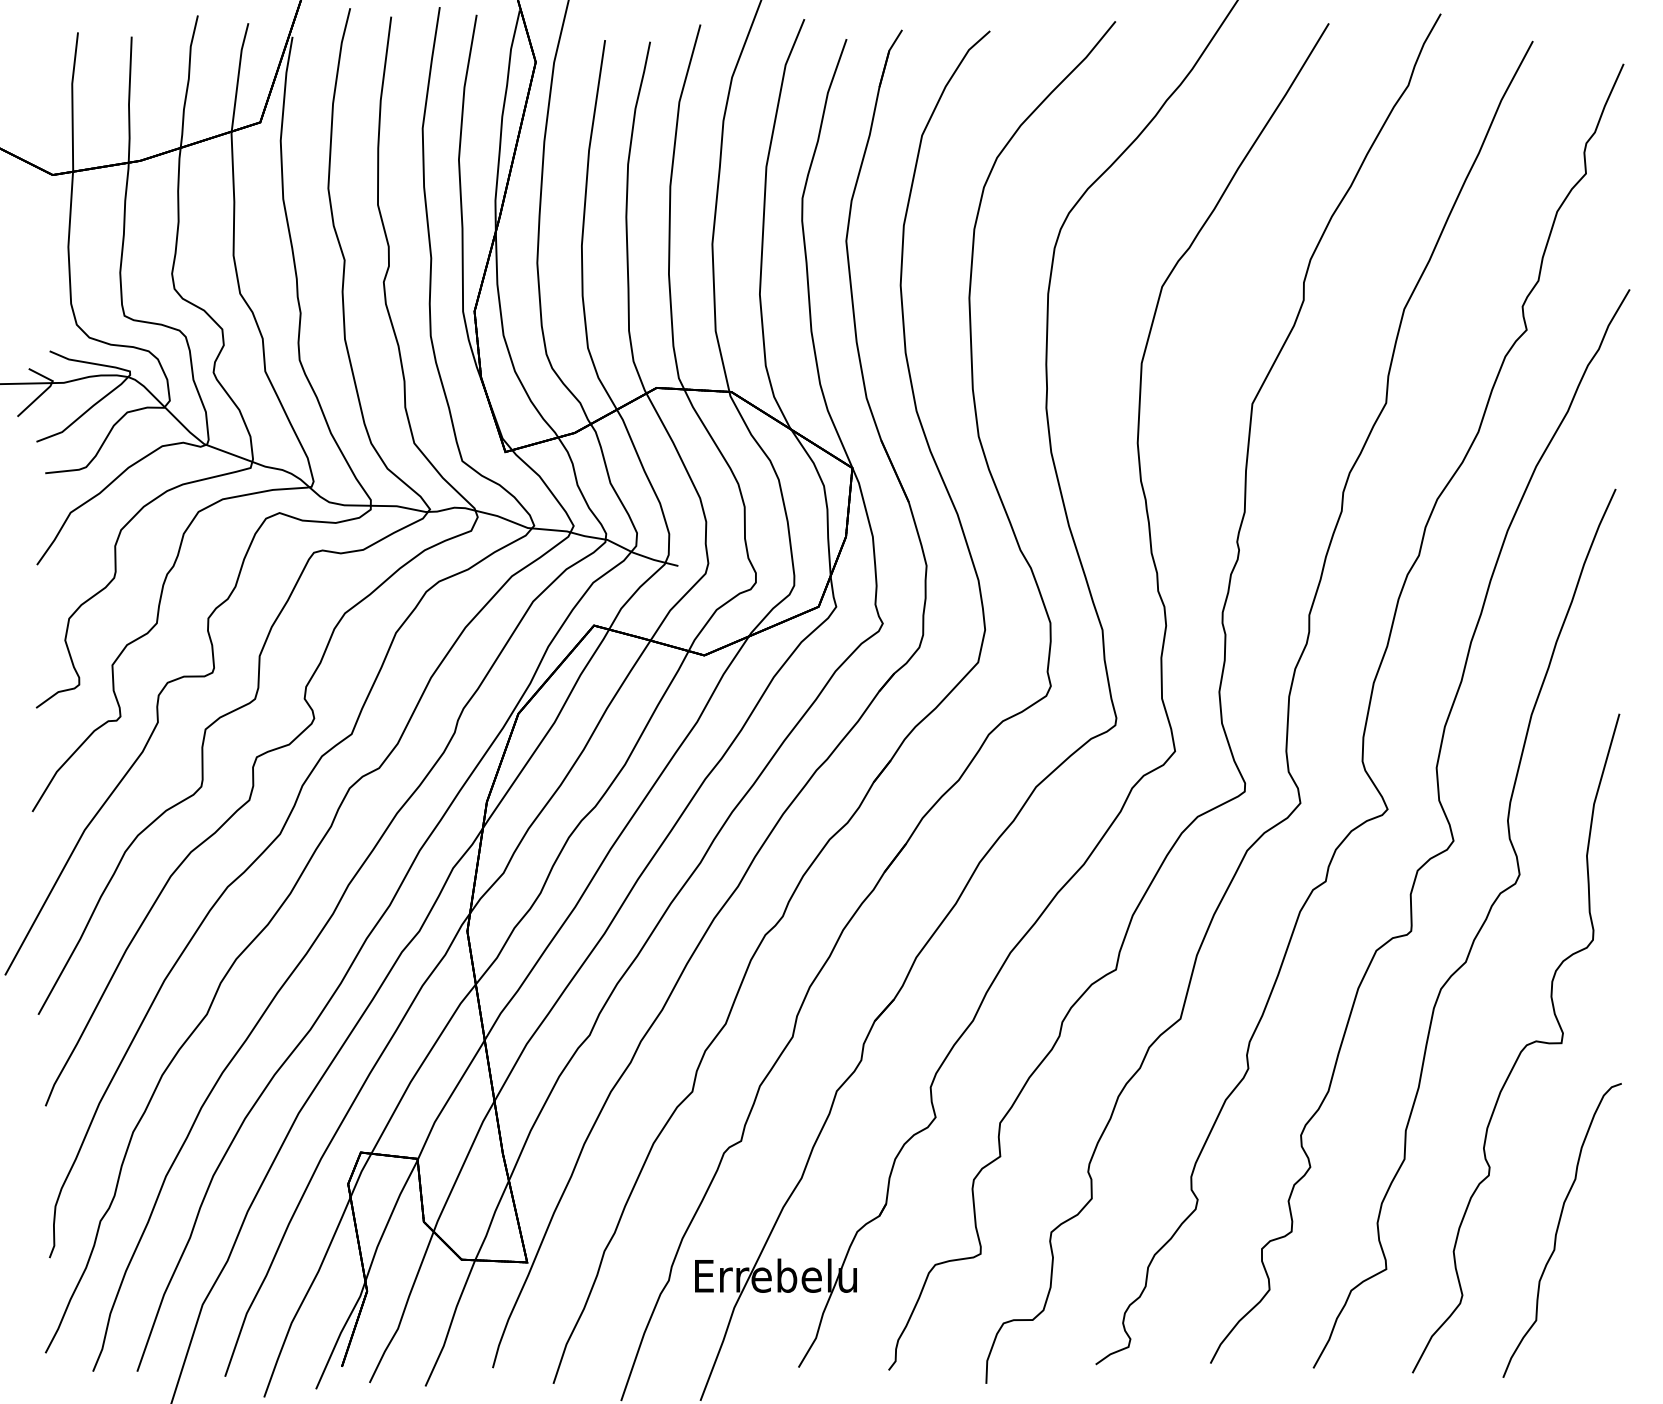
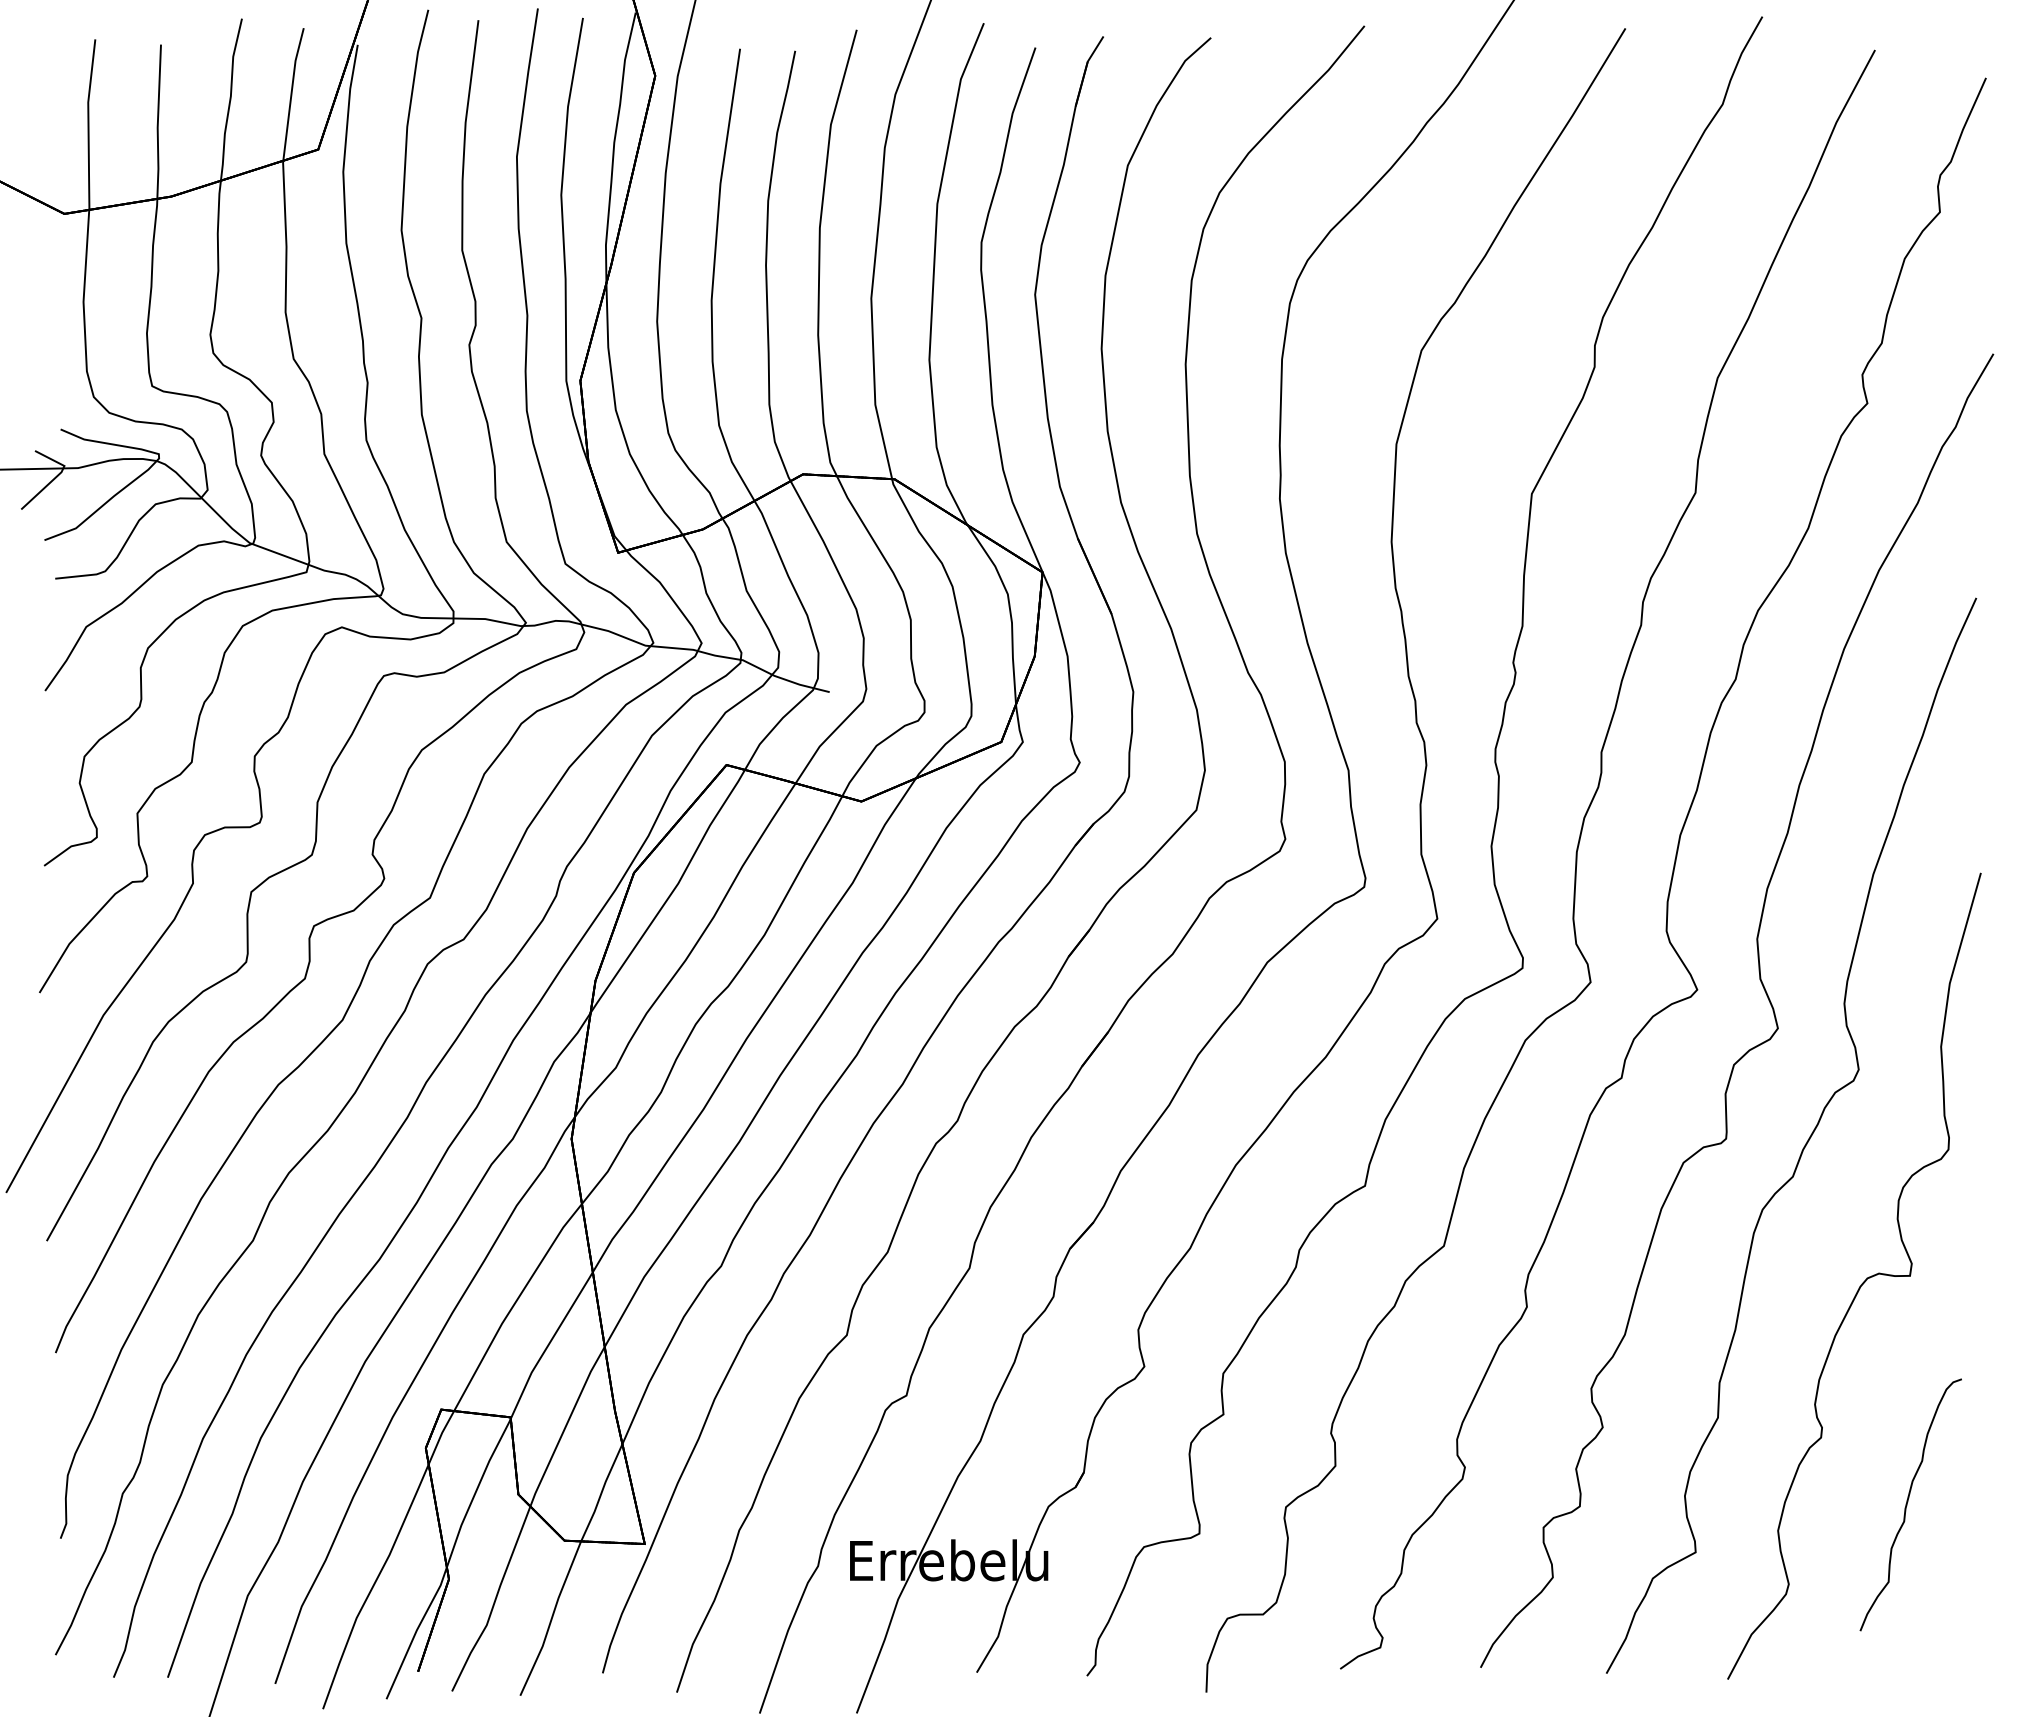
part: (1561, 1230) -> (1910, 1504), size x0.7

